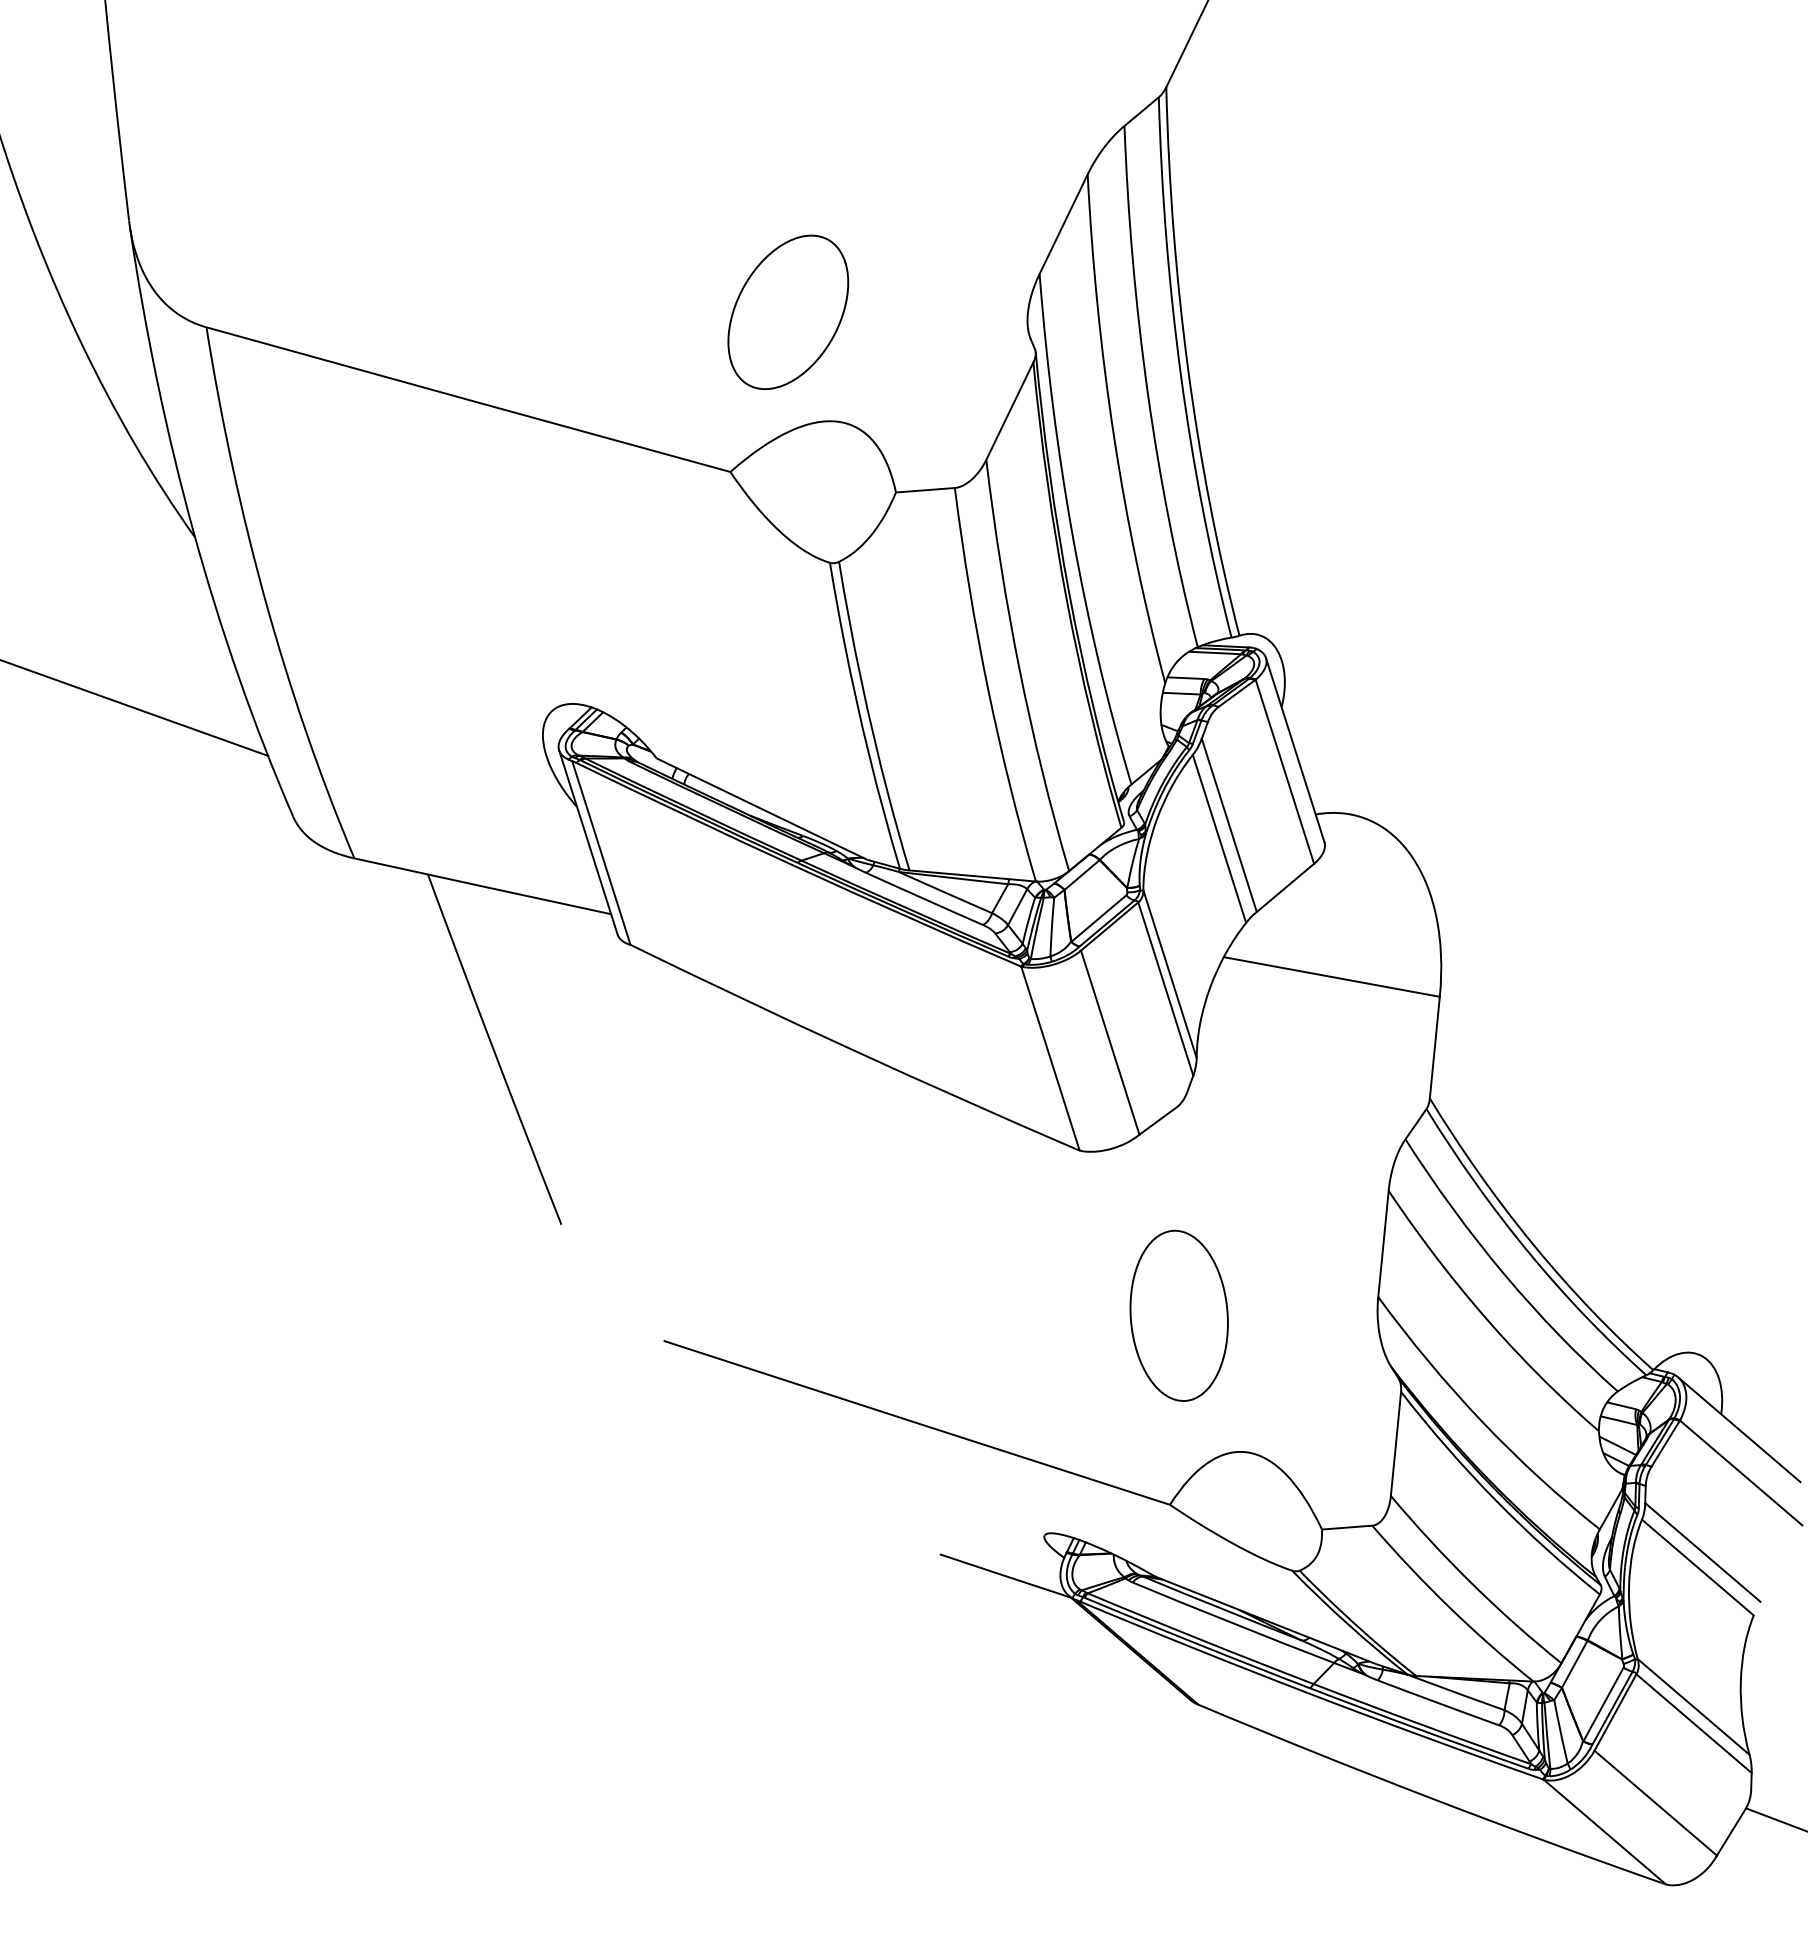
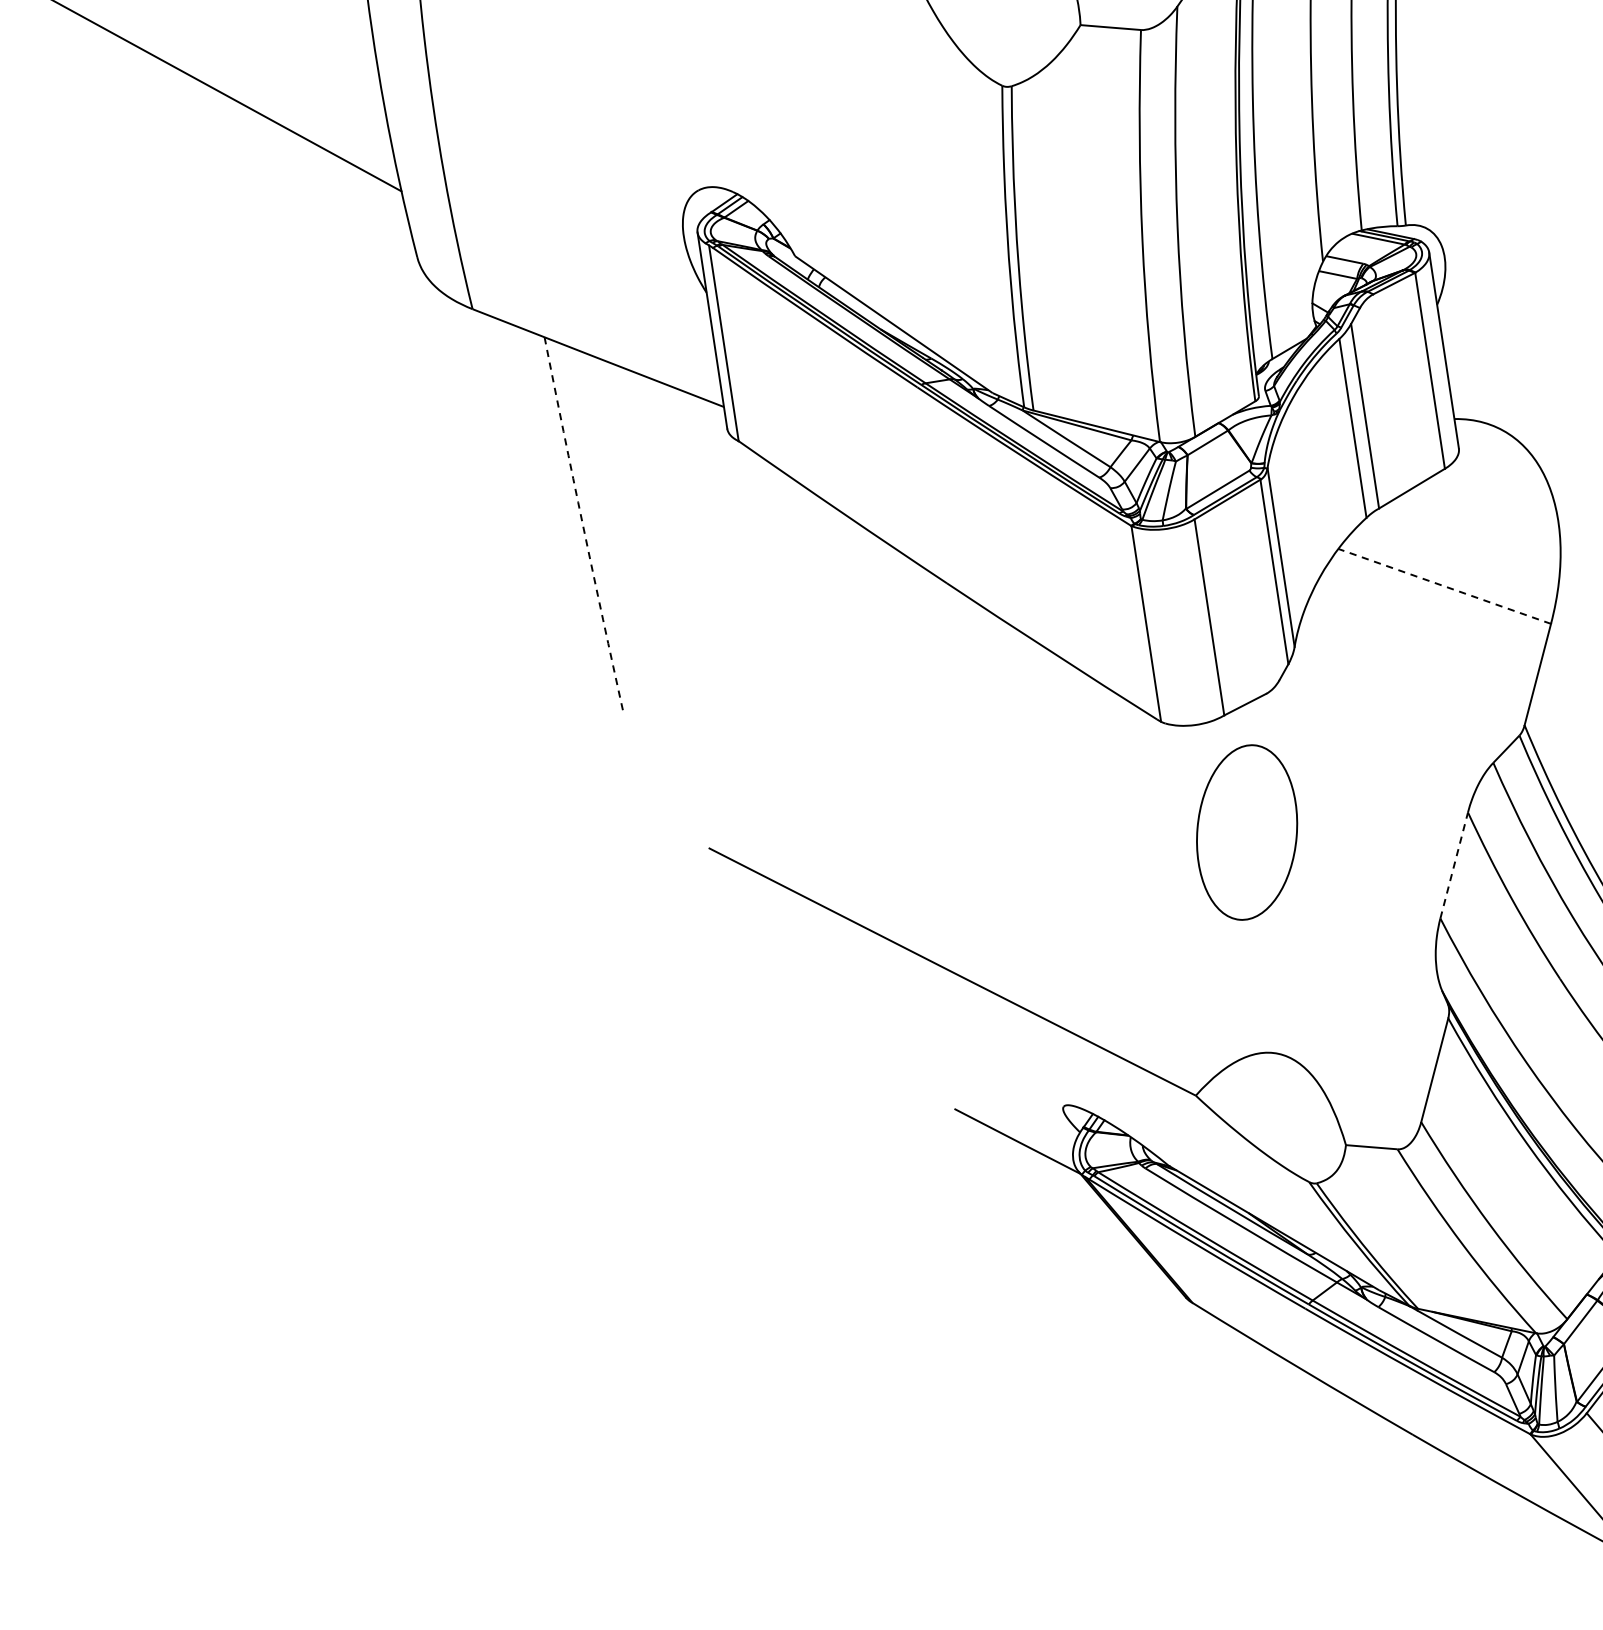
line: (1331, 976) -> (1444, 585), solid -> dashed
arc: (493, 1050) -> (582, 526), solid -> dashed
line: (1383, 1243) -> (1454, 864), solid -> dashed
part: (1178, 1315) -> (1246, 832), moved

